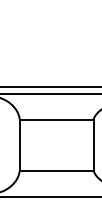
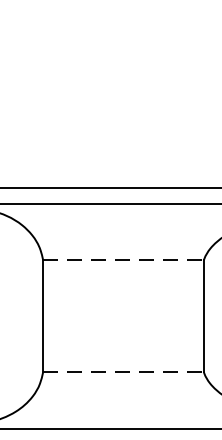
line: (56, 119) -> (122, 260), solid -> dashed
line: (56, 170) -> (122, 371), solid -> dashed

